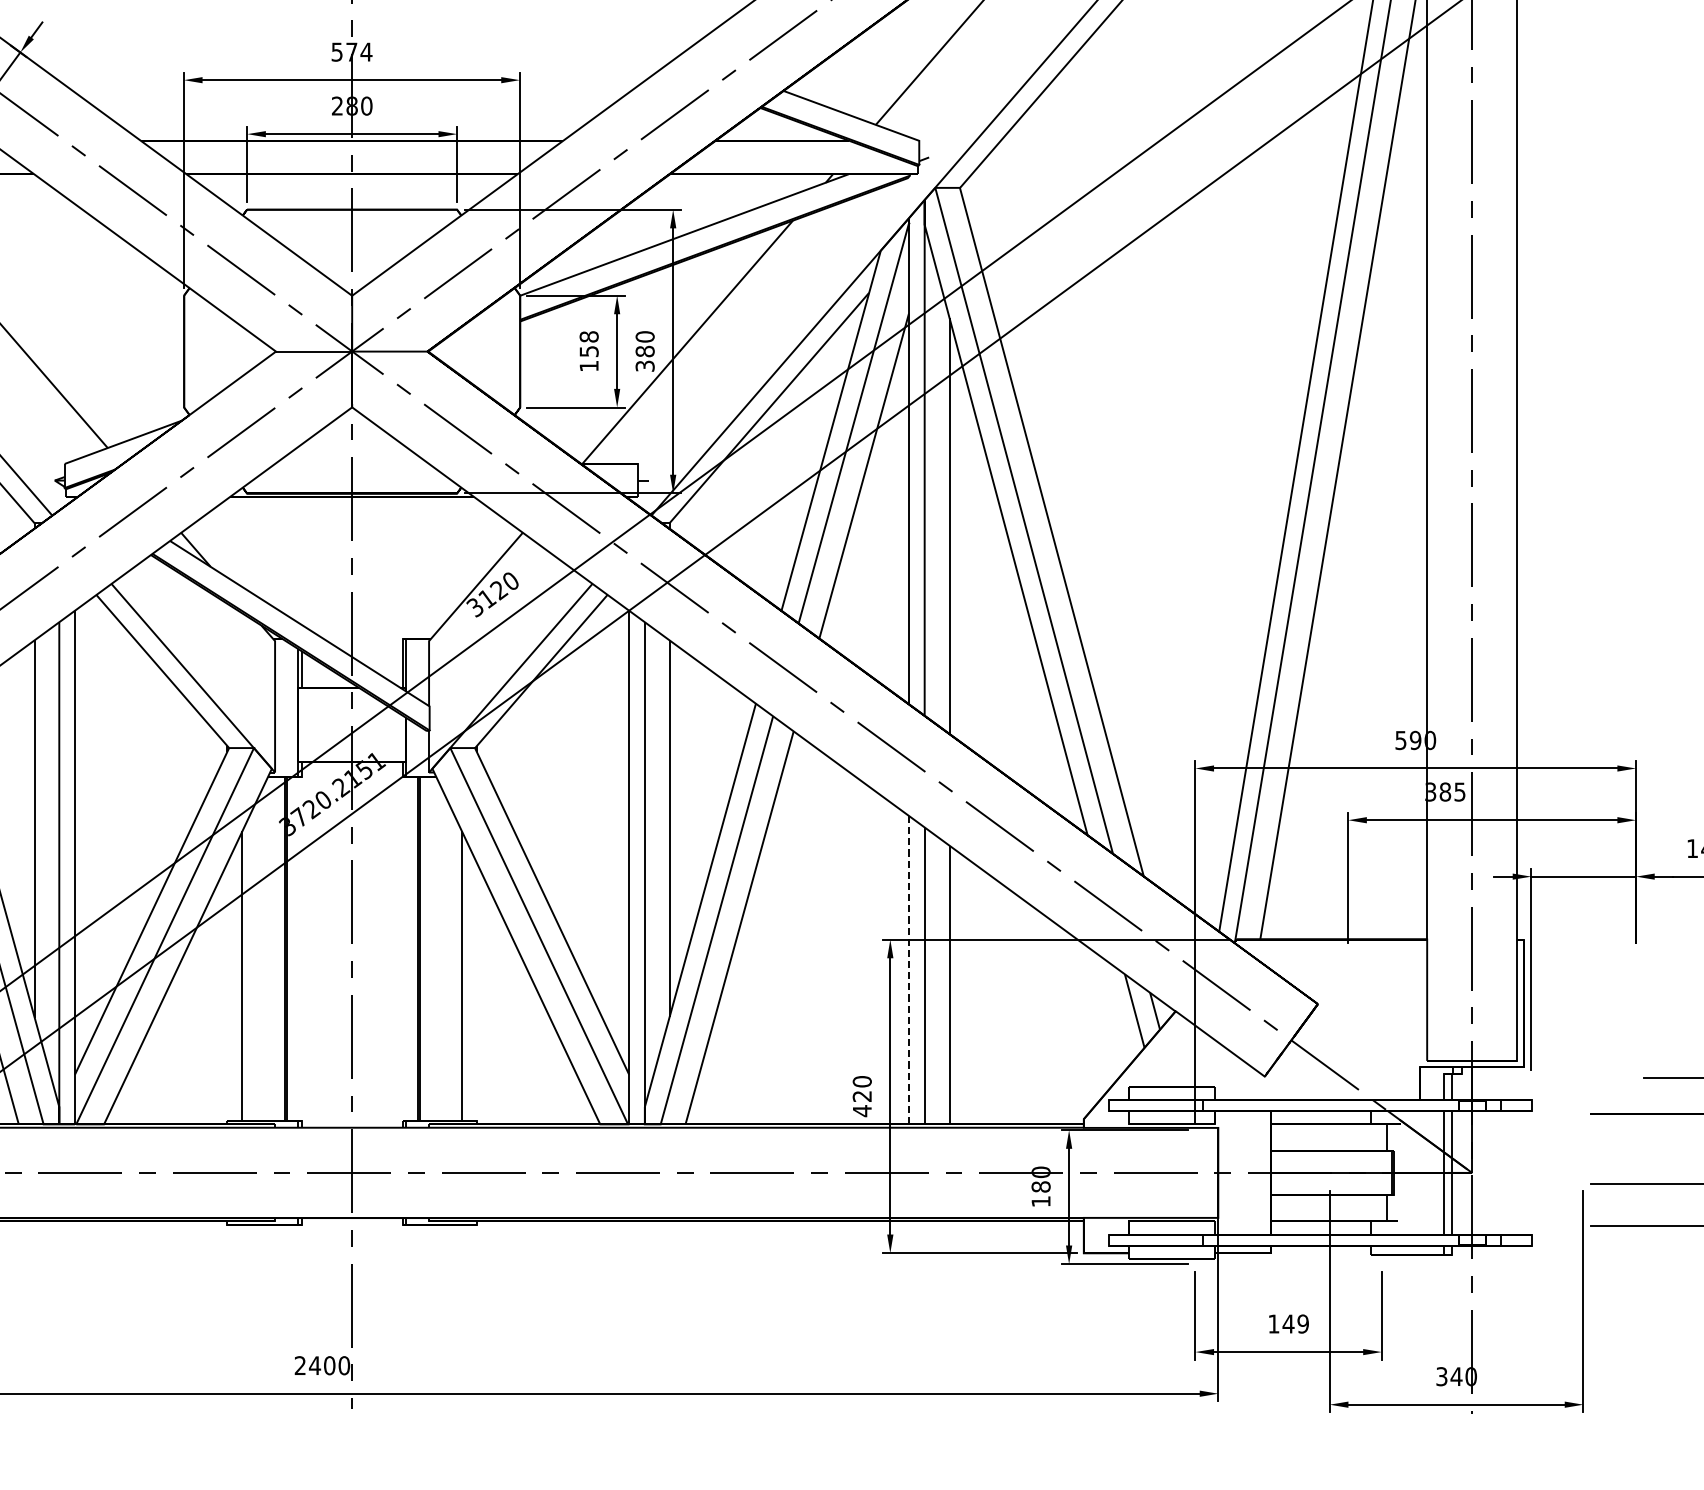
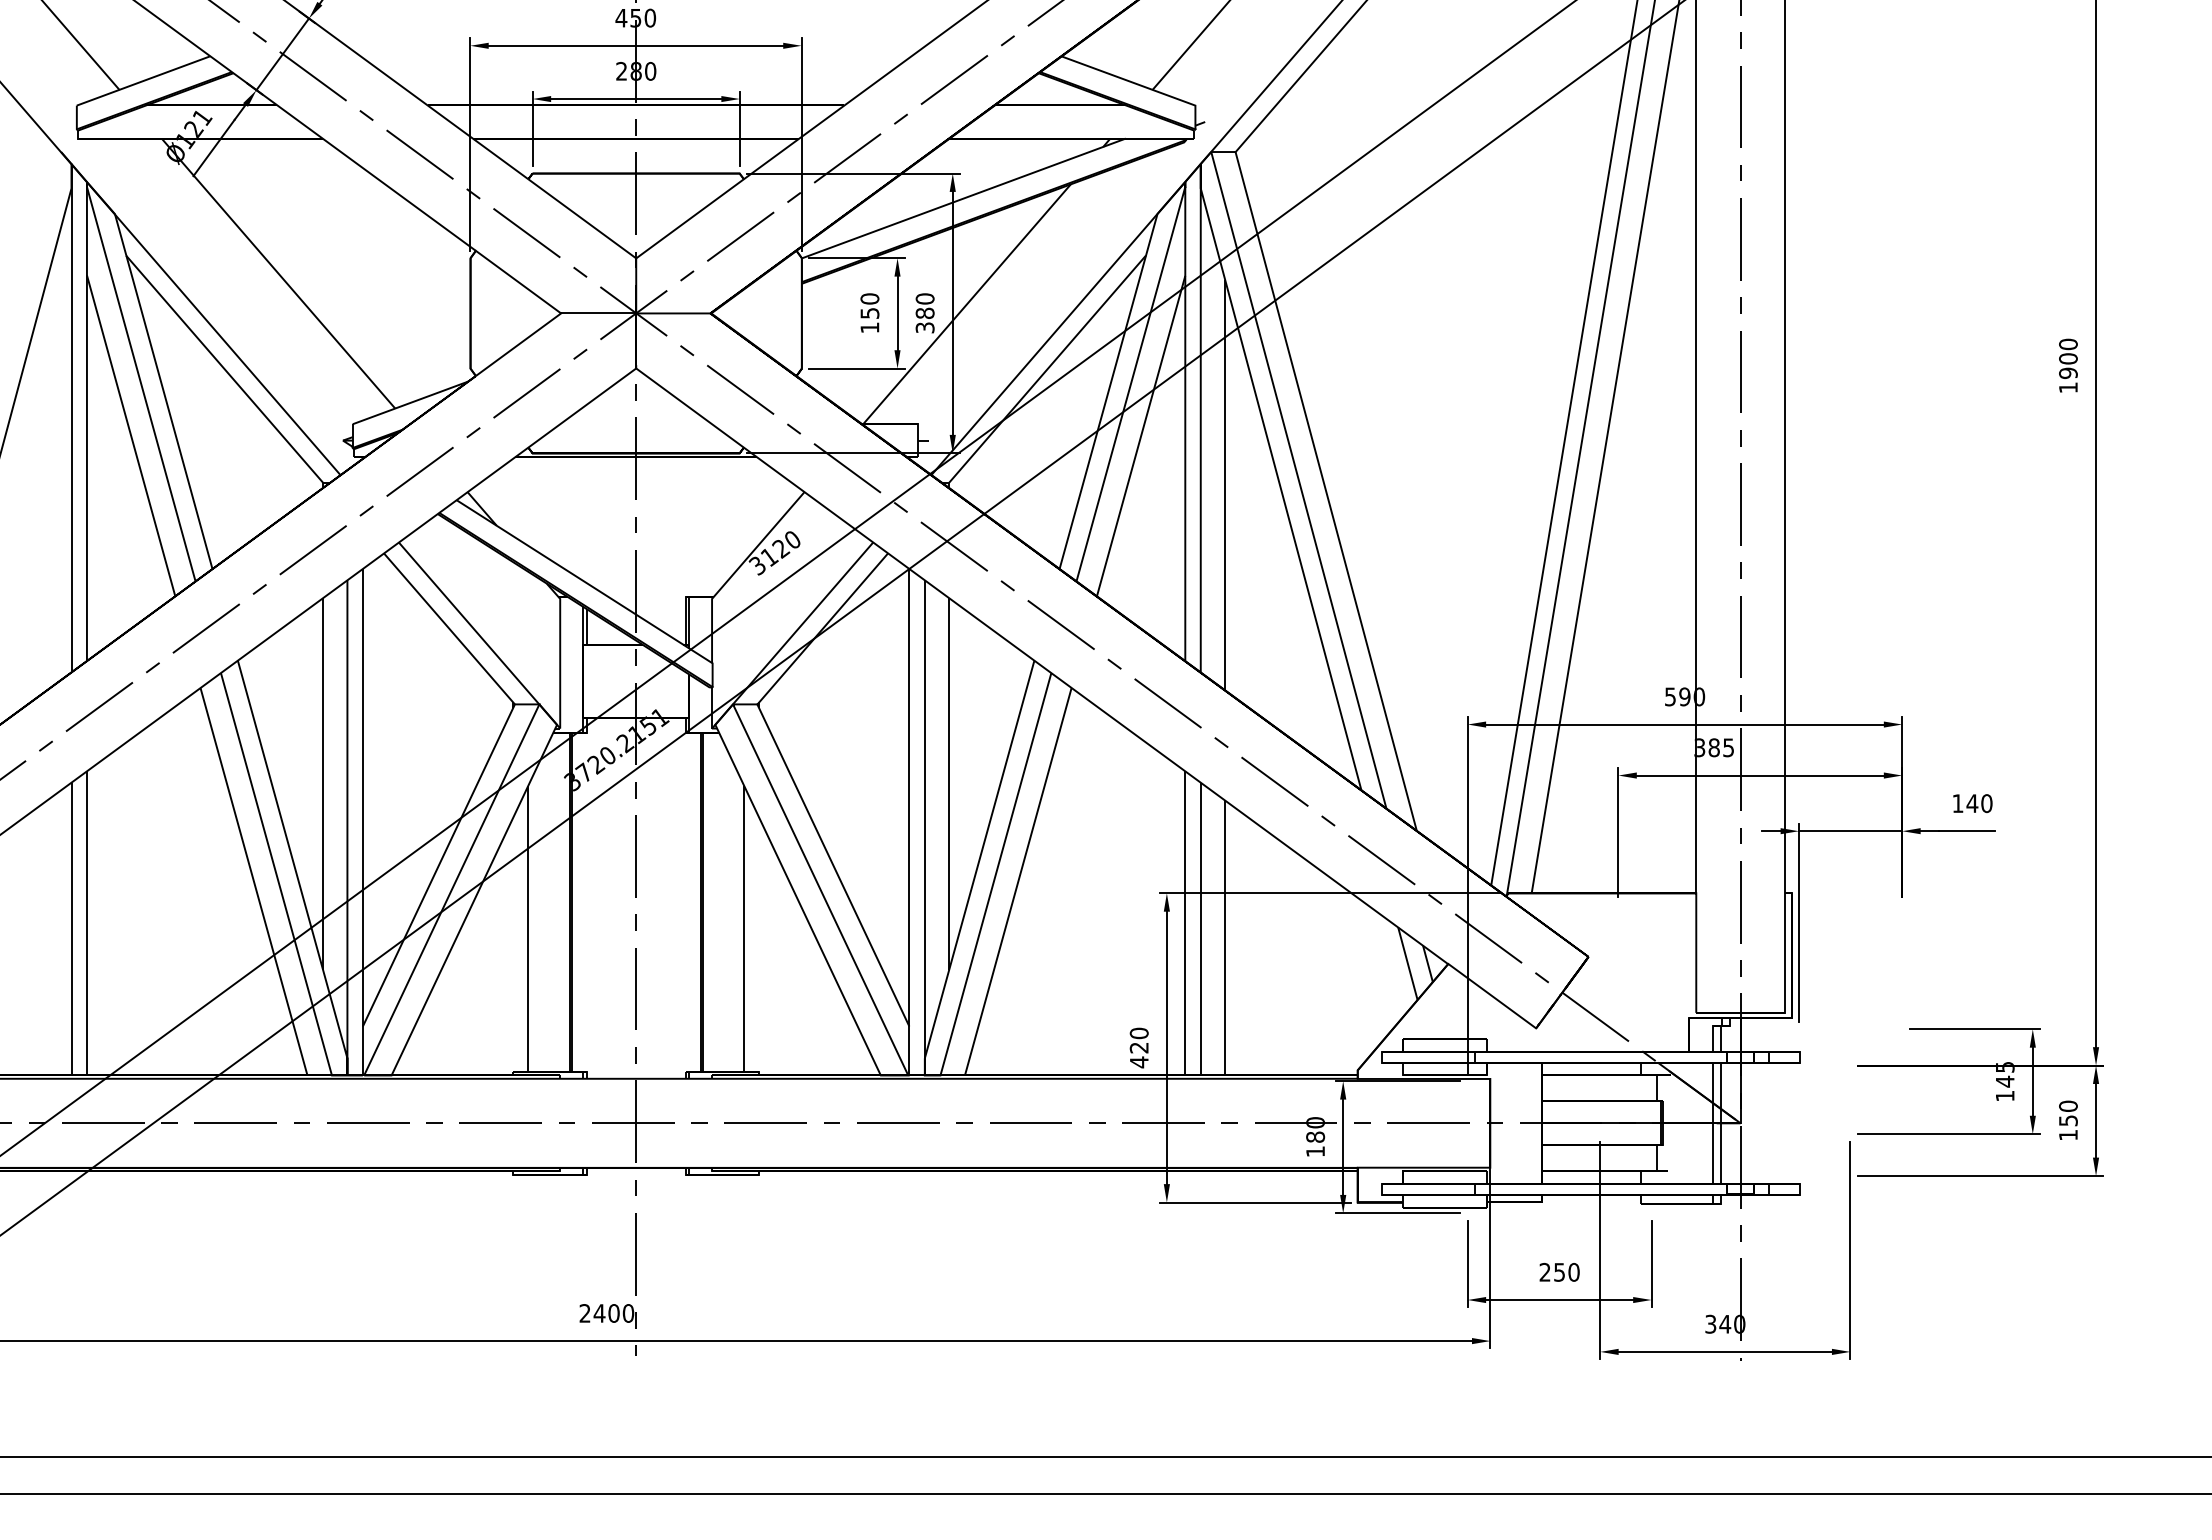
text: (351, 51) -> (635, 17), 574 -> 450
text: (589, 336) -> (870, 298), 158 -> 150
line: (909, 987) -> (1185, 940), dashed -> solid
text: (1288, 1323) -> (1559, 1271), 149 -> 250

